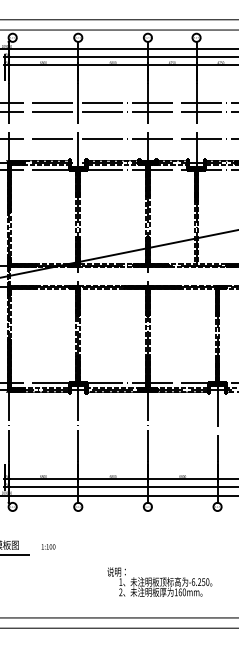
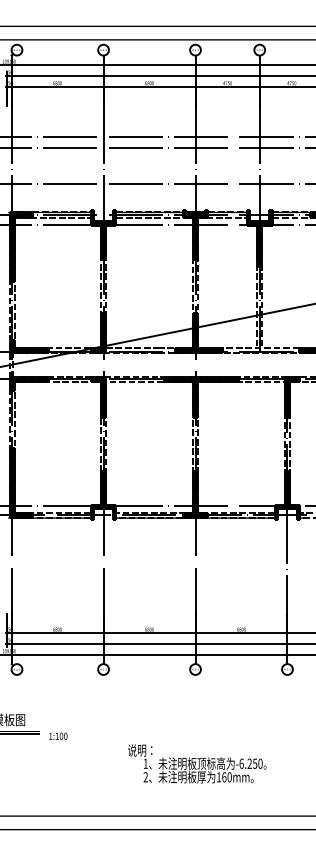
text: (48, 546) -> (58, 735), moved
text: (160, 581) -> (197, 763), moved

